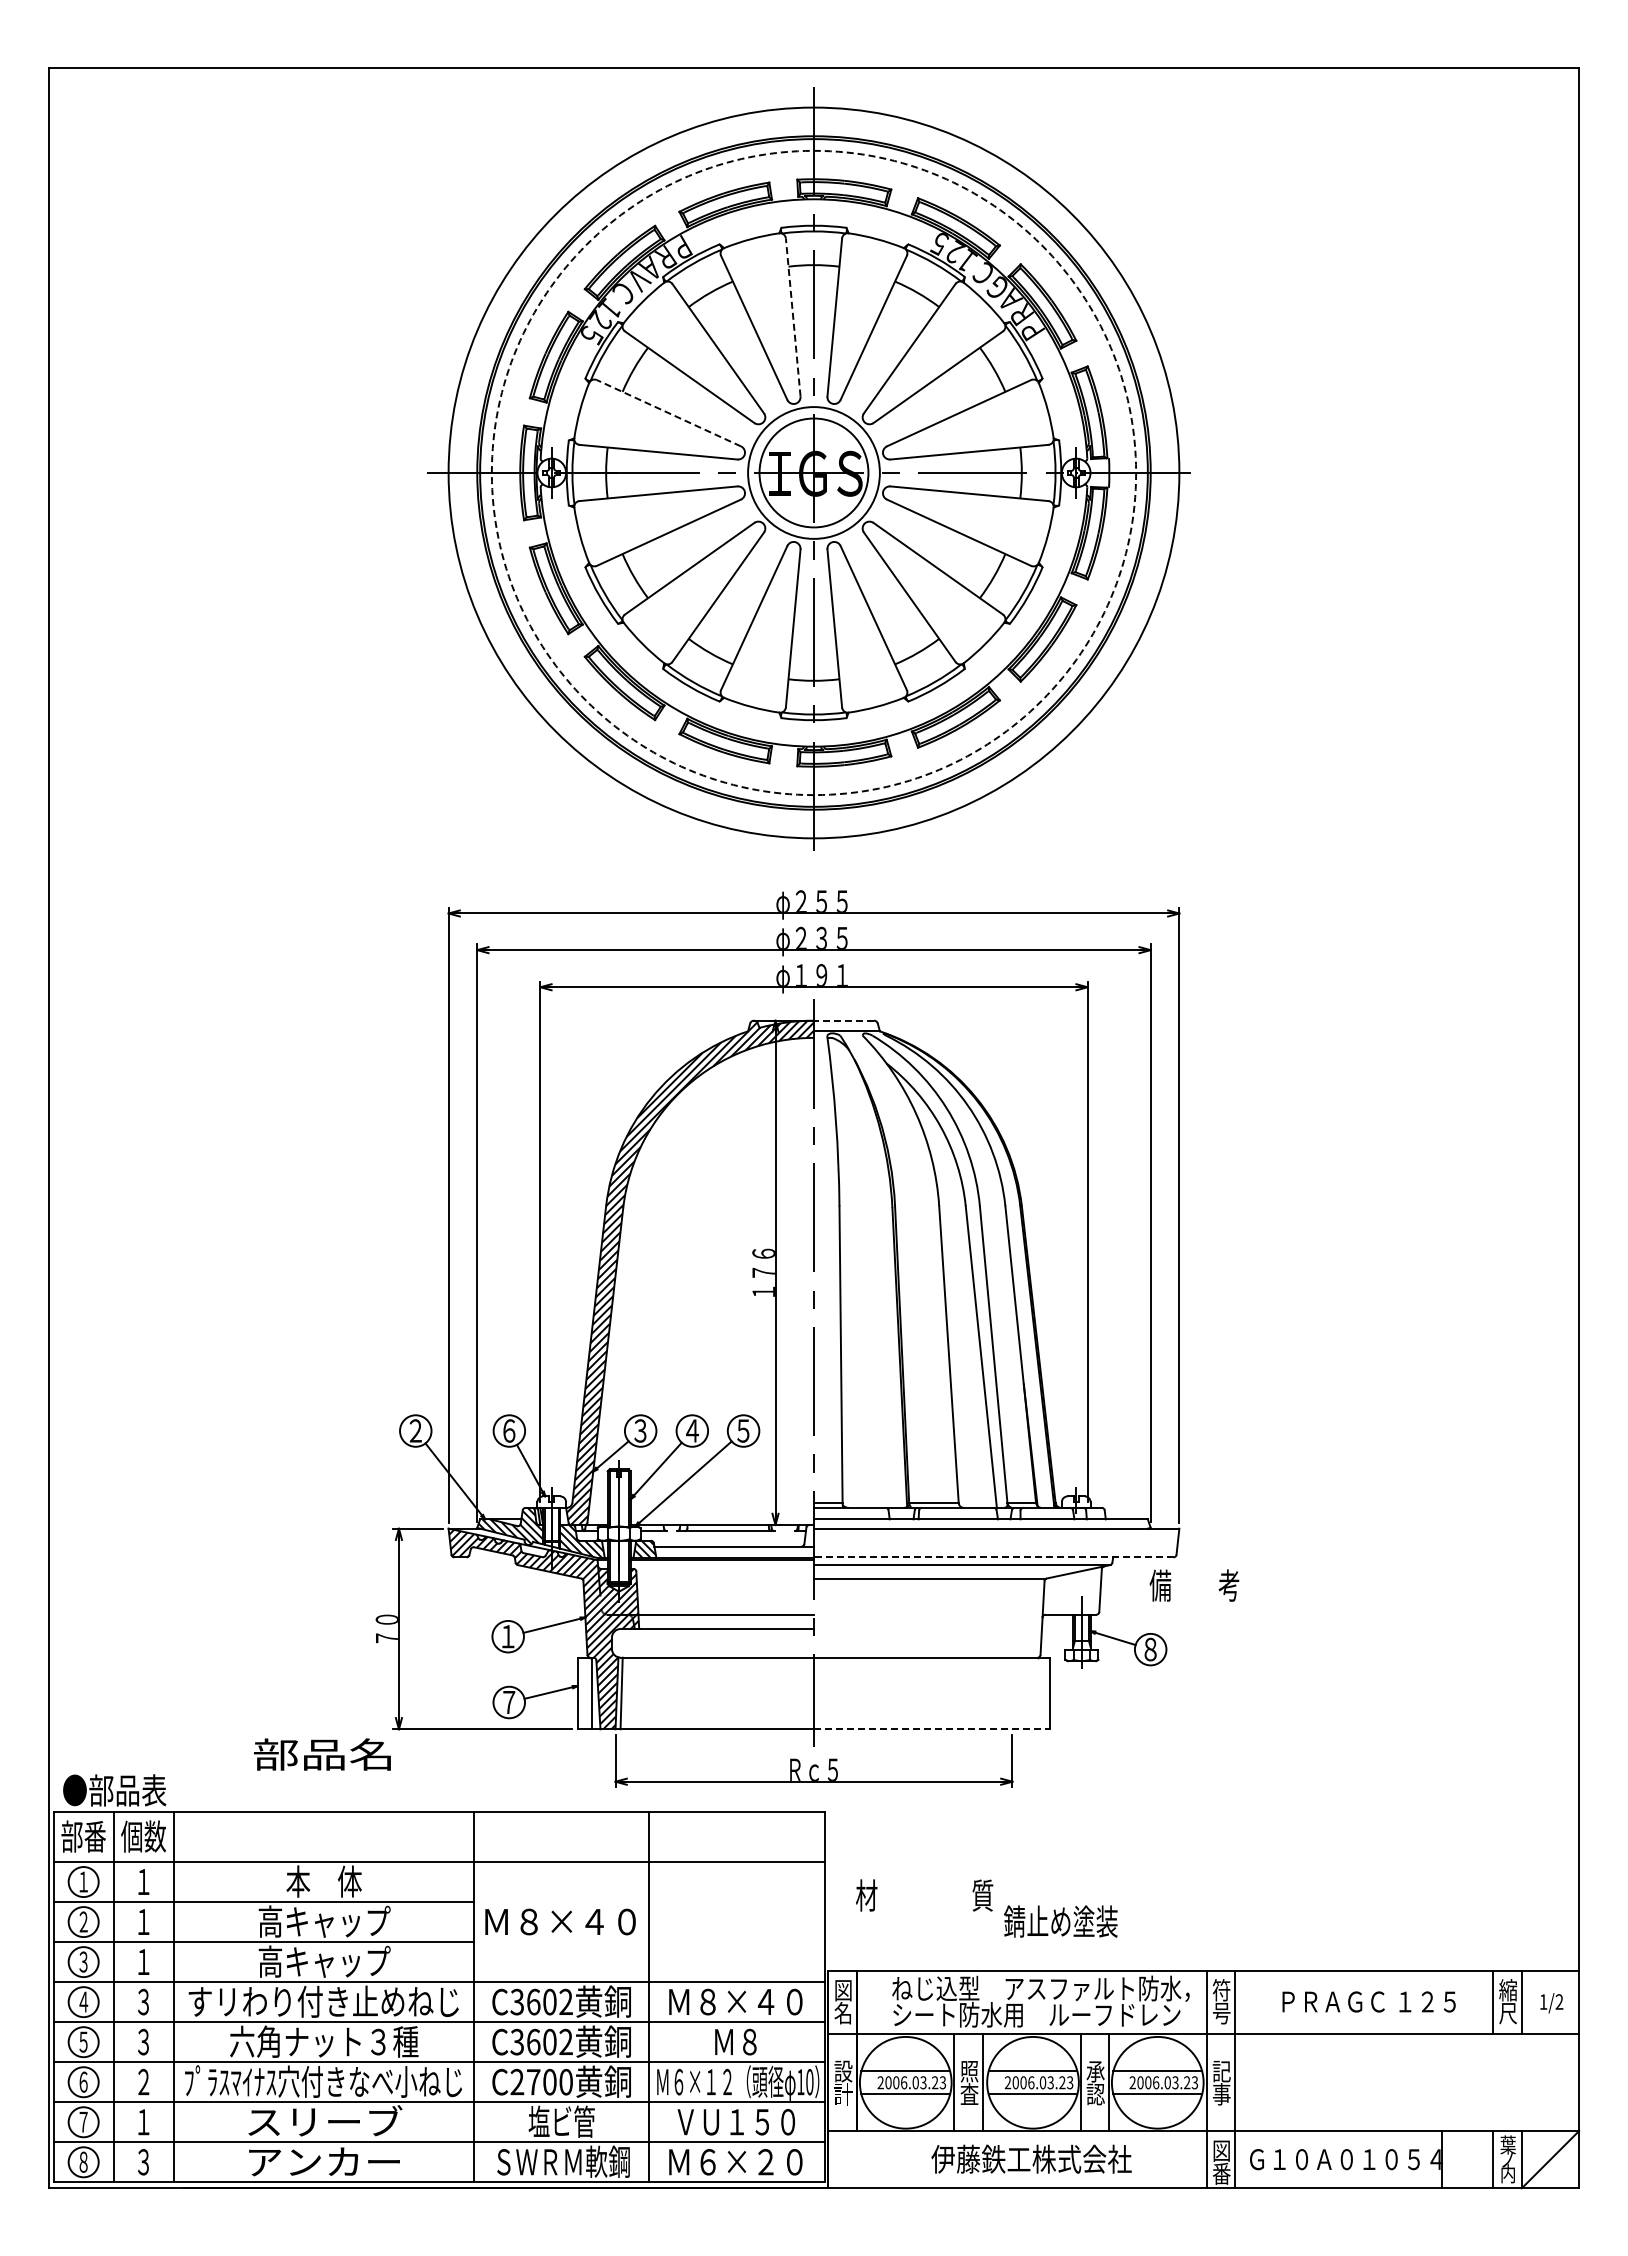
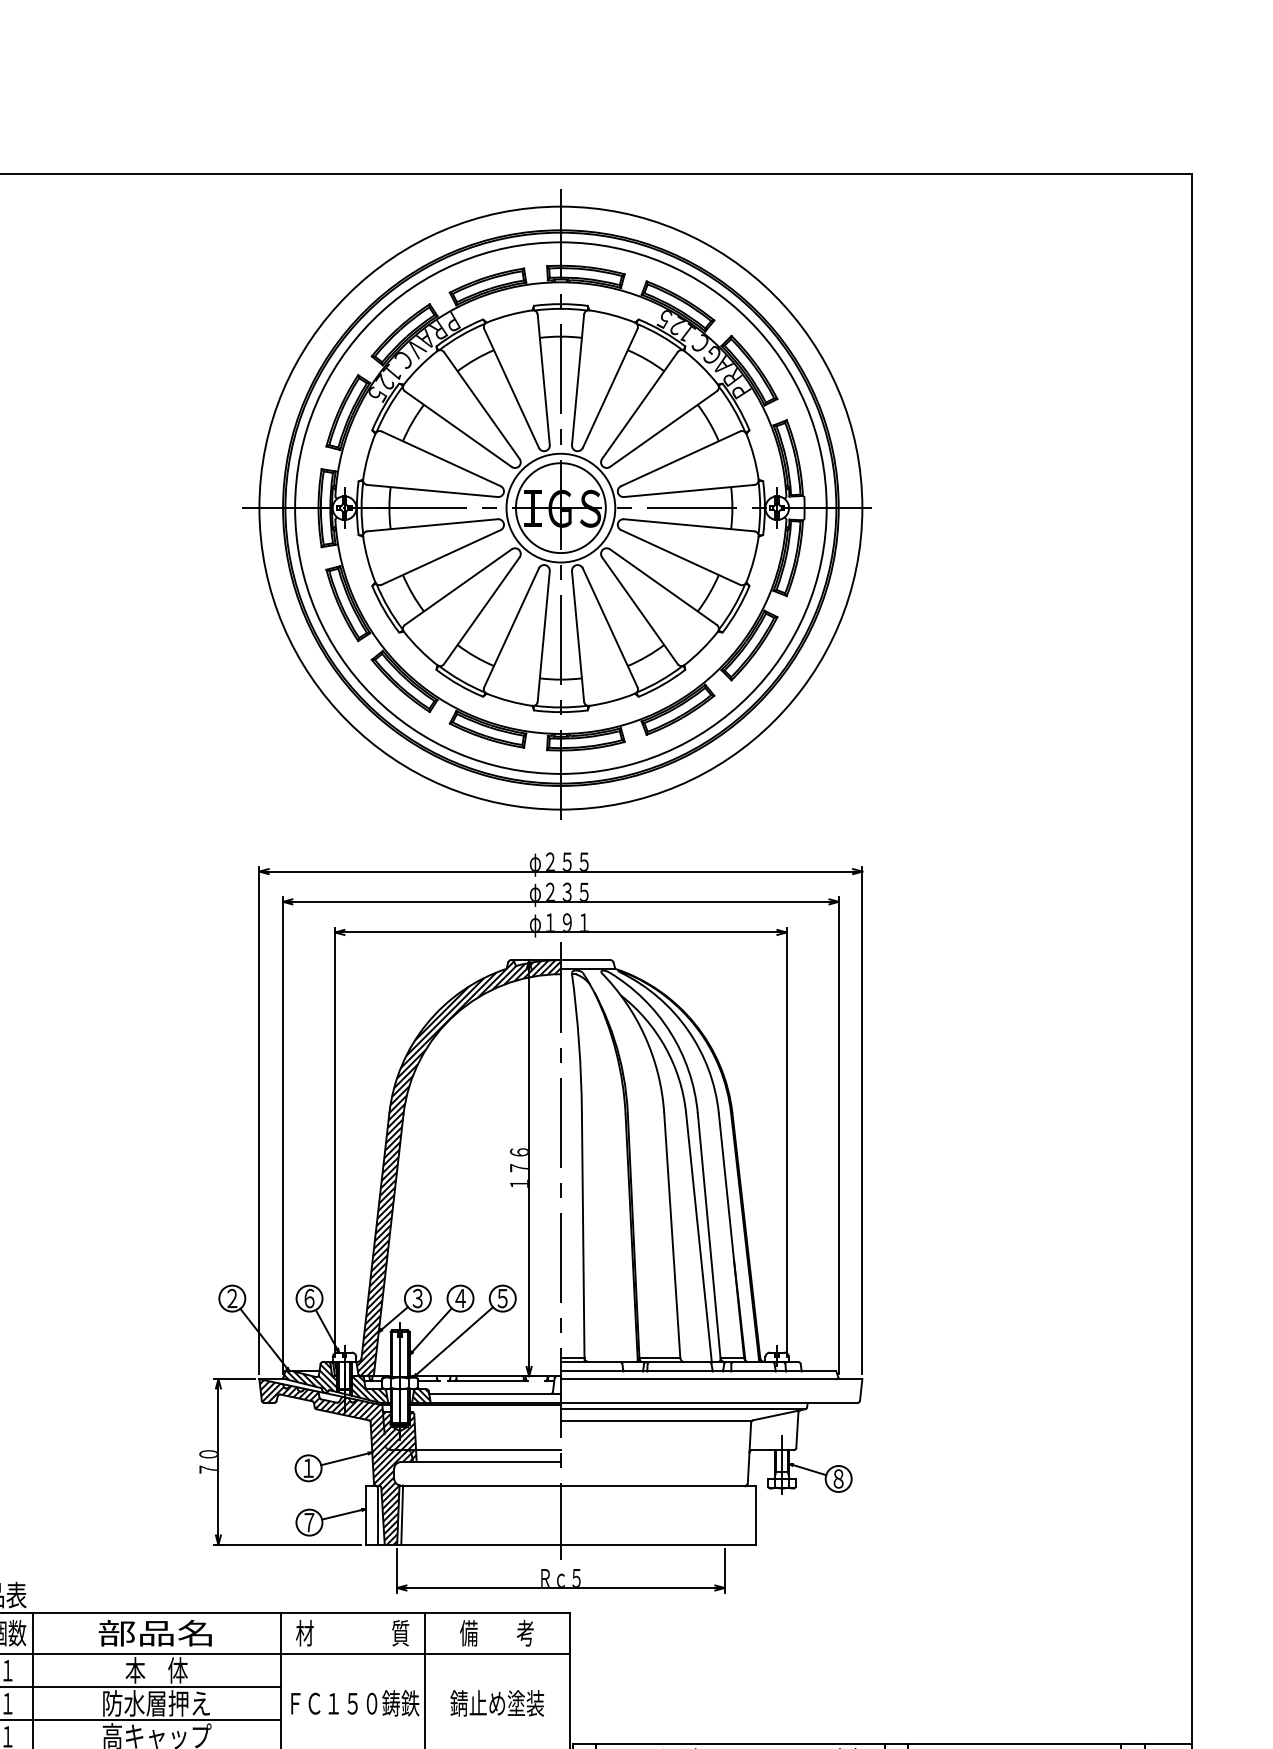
line: (793, 316) -> (543, 379), dashed -> solid
line: (668, 413) -> (440, 459), dashed -> solid
circle: (813, 472) -> (560, 507), dashed -> solid
line: (843, 1020) -> (585, 959), dashed -> solid
line: (993, 1557) -> (709, 1402), dashed -> solid
text: (1194, 1585) -> (496, 1633), moved
line: (932, 1729) -> (658, 1544), dashed -> solid
text: (322, 1754) -> (155, 1633), moved
text: (924, 1895) -> (352, 1633), moved
text: (324, 1921) -> (157, 1703), 高キャップ -> 防水層押え
text: (563, 1921) -> (354, 1703), Ｍ８×４０ -> ＦＣ１５０鋳鉄
text: (1060, 1921) -> (496, 1703), moved

